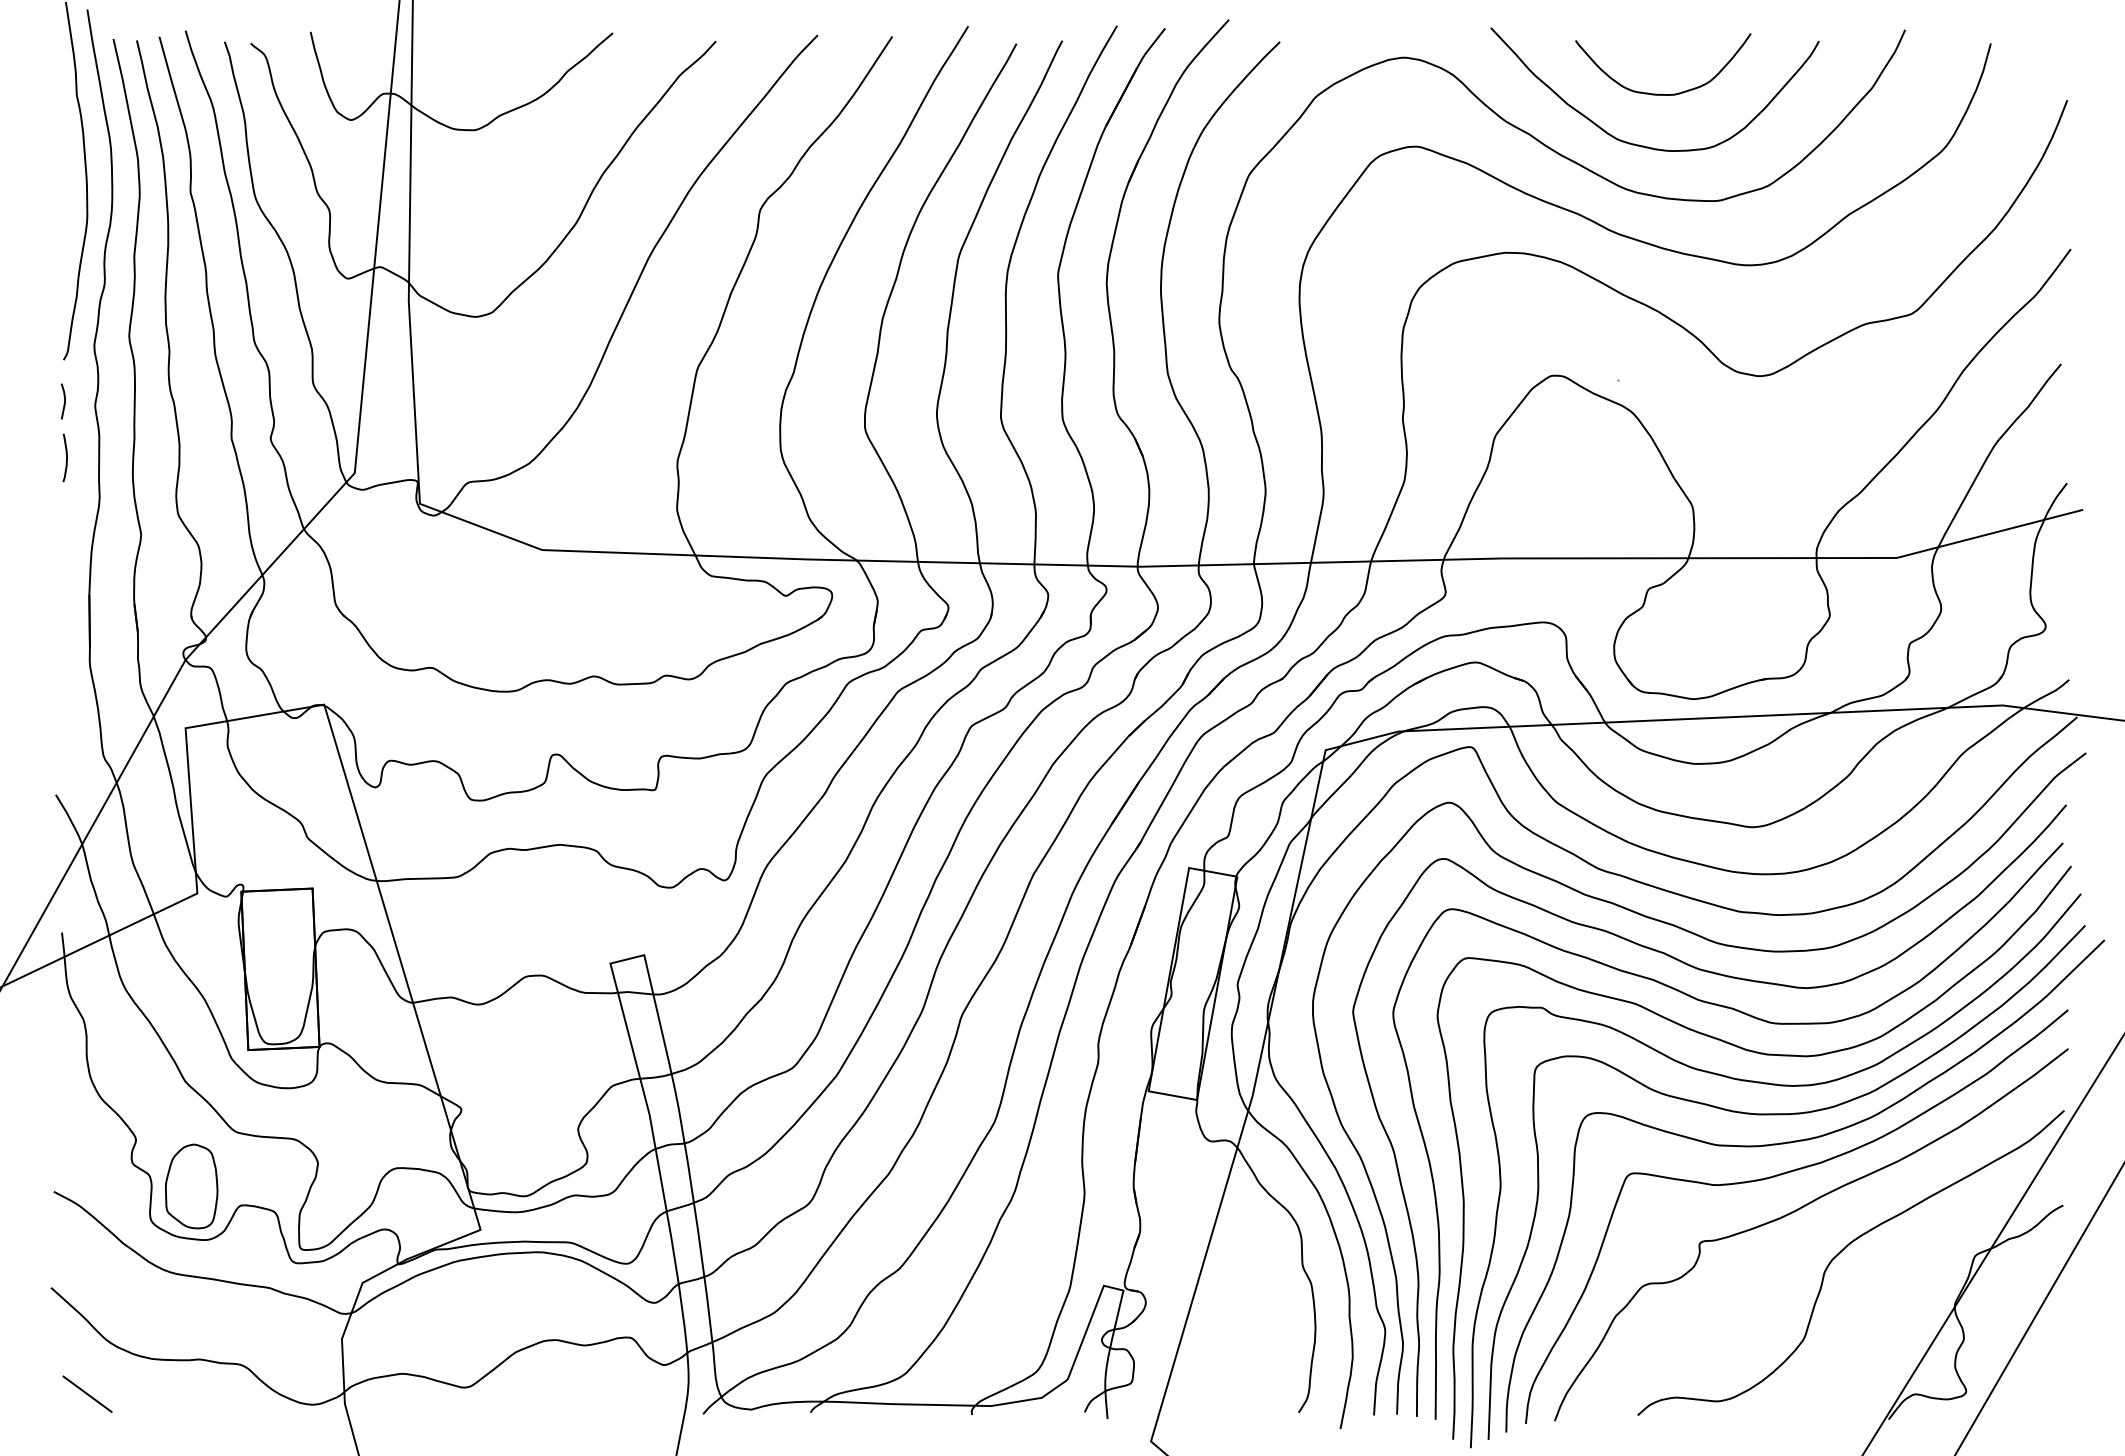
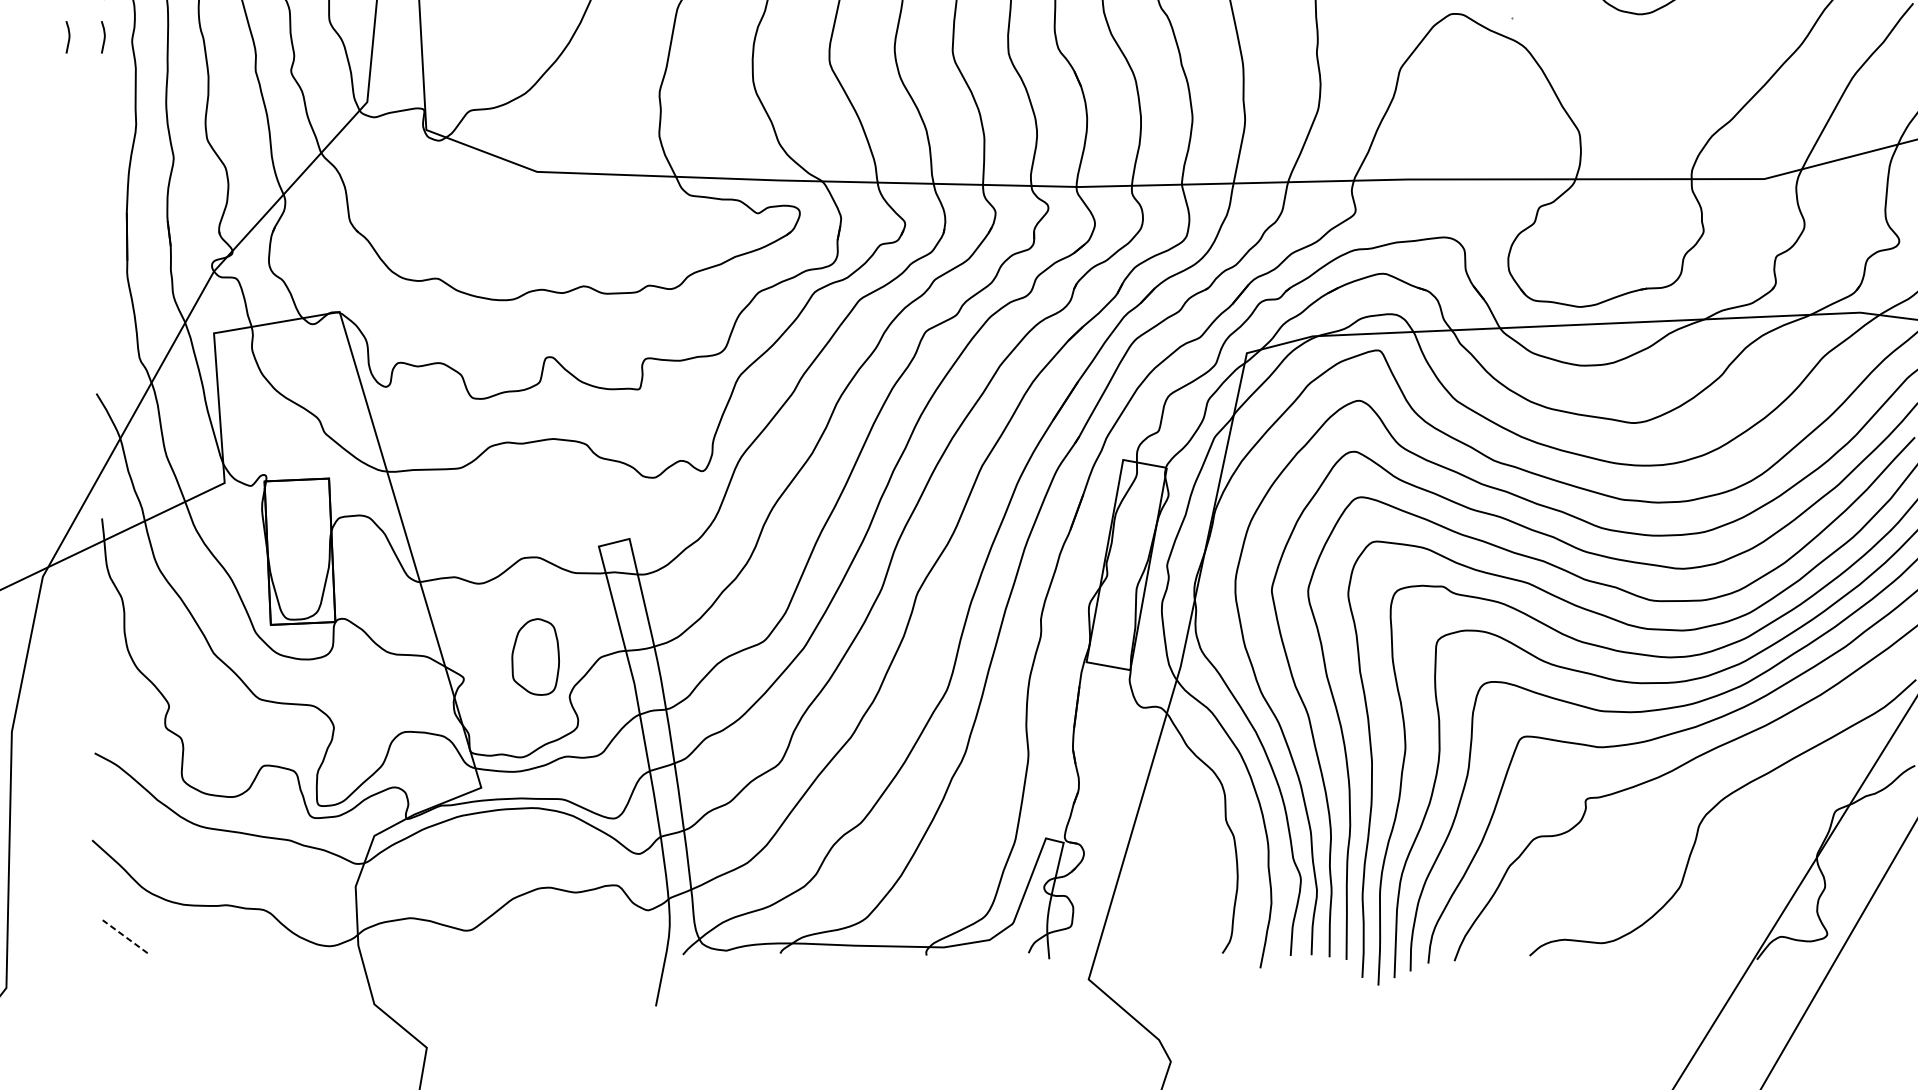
curve: (25, 401) -> (68, 37), added
curve: (66, 457) -> (106, 88), removed
part: (191, 1186) -> (535, 657), moved
line: (87, 1394) -> (125, 936), solid -> dashed

